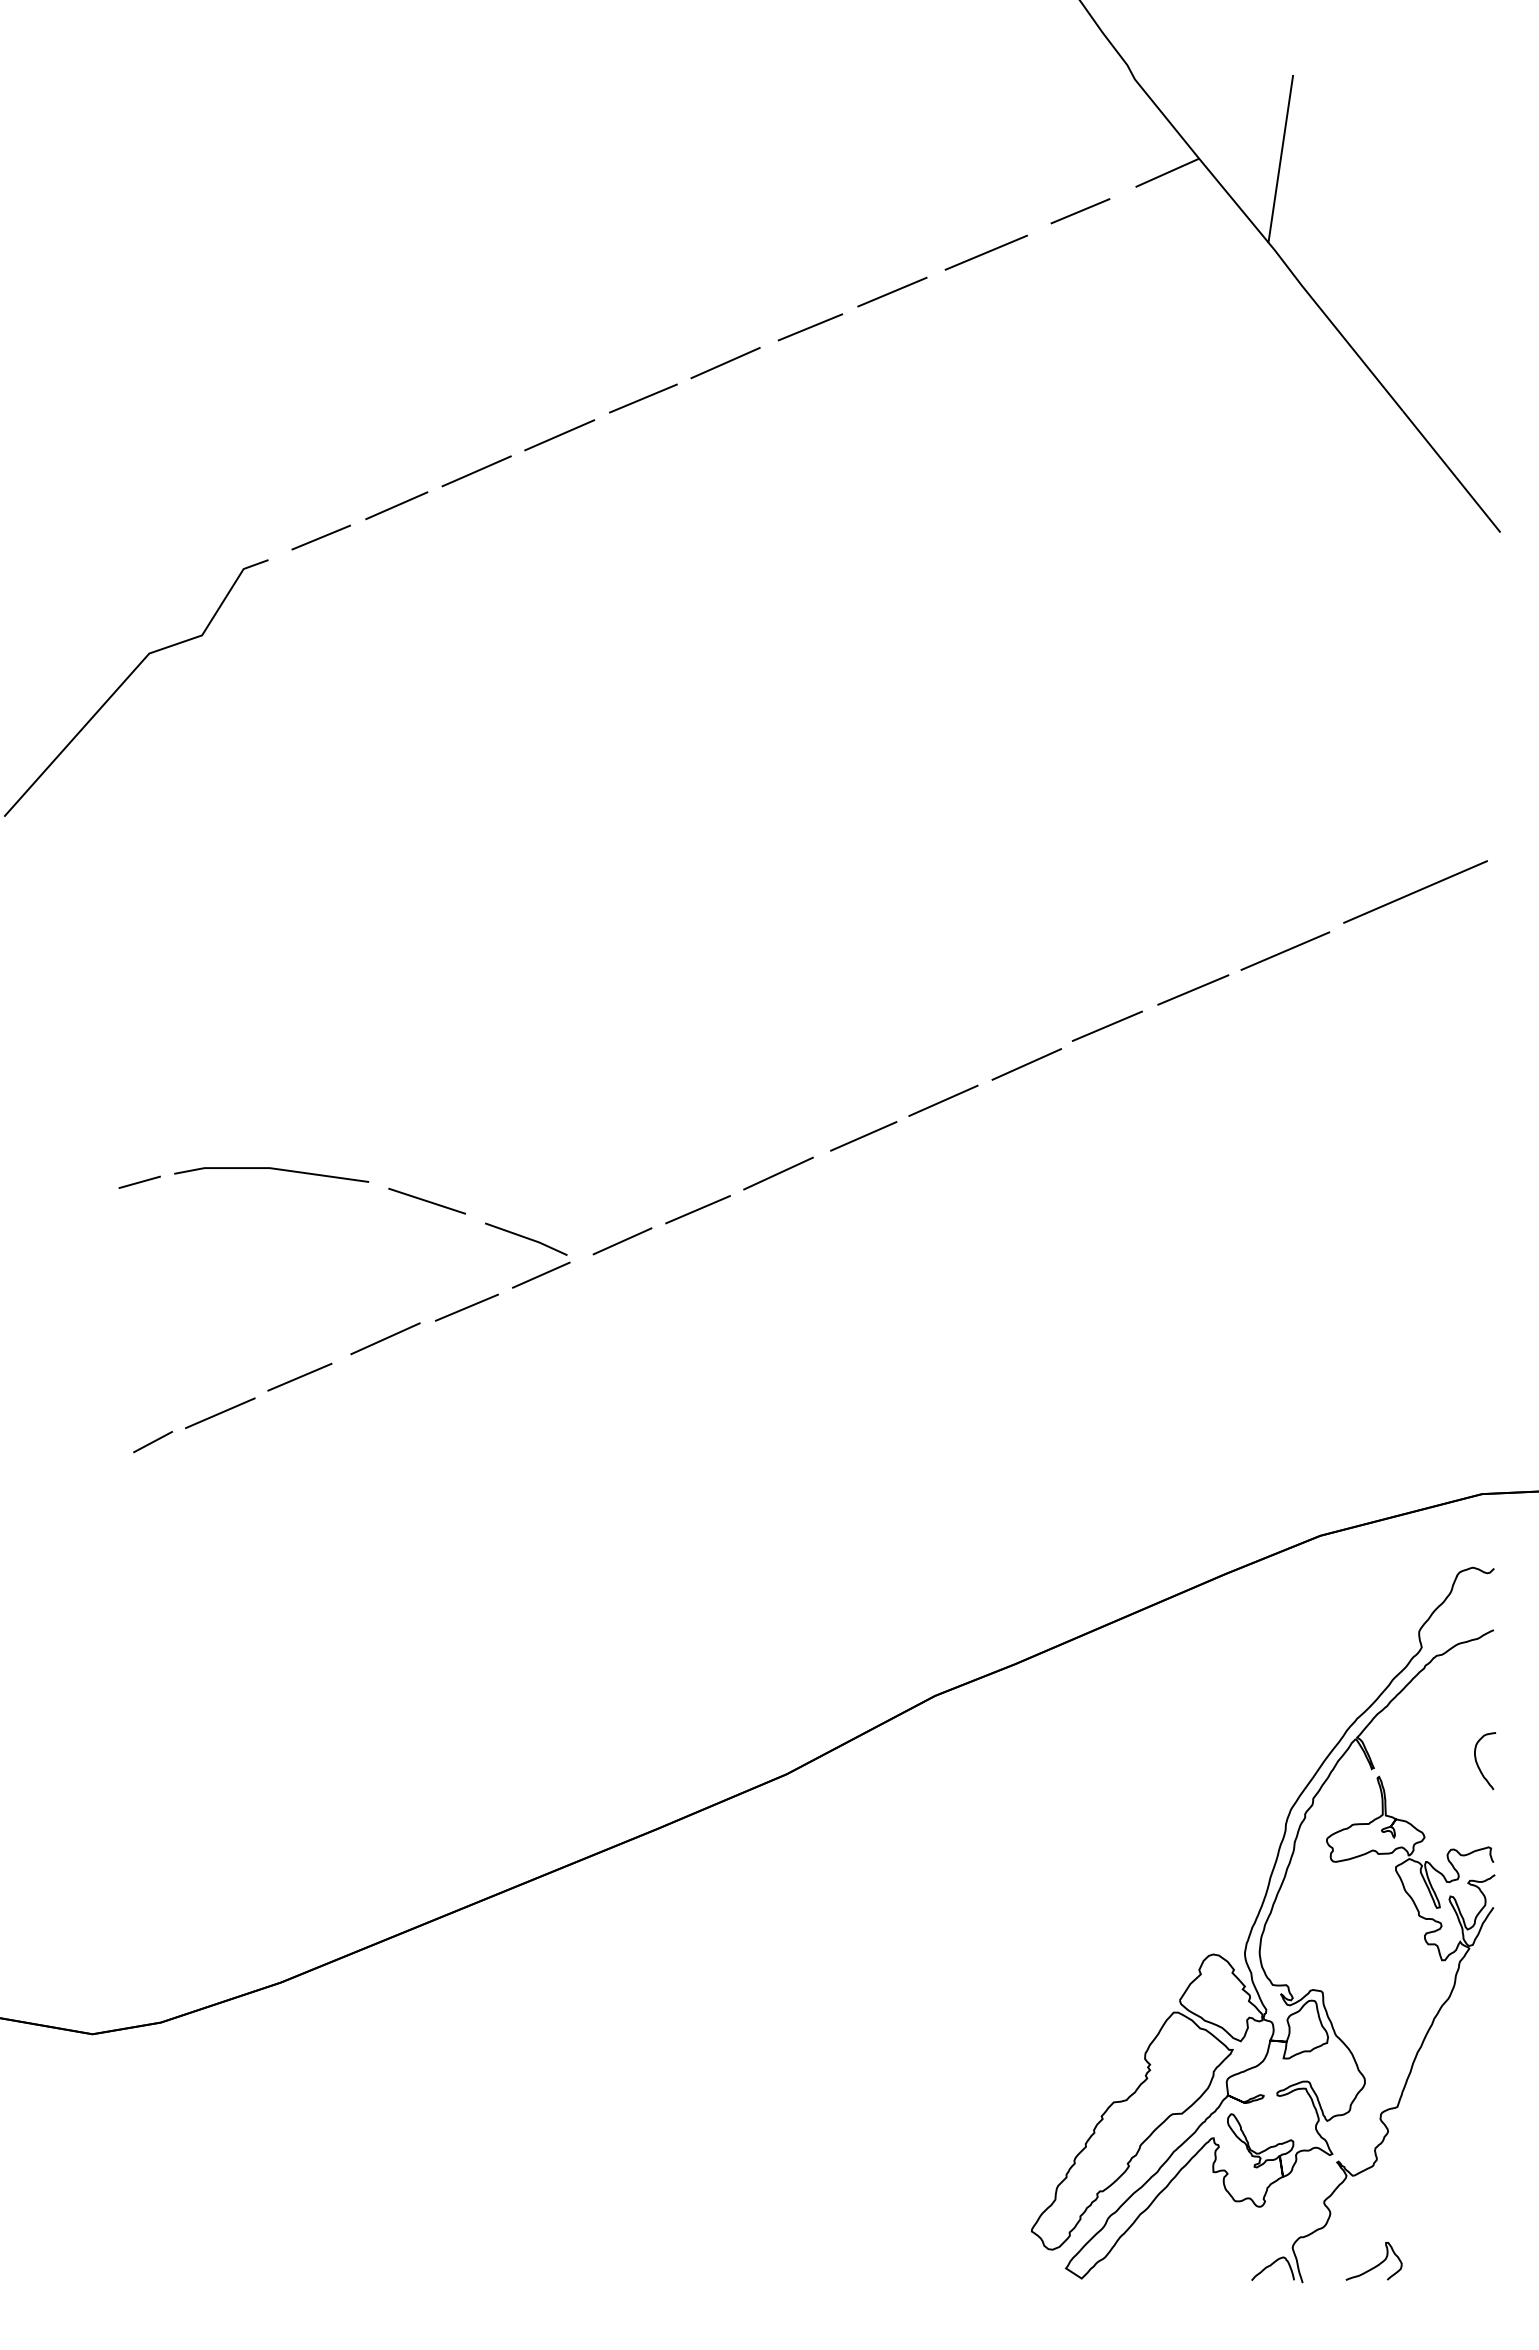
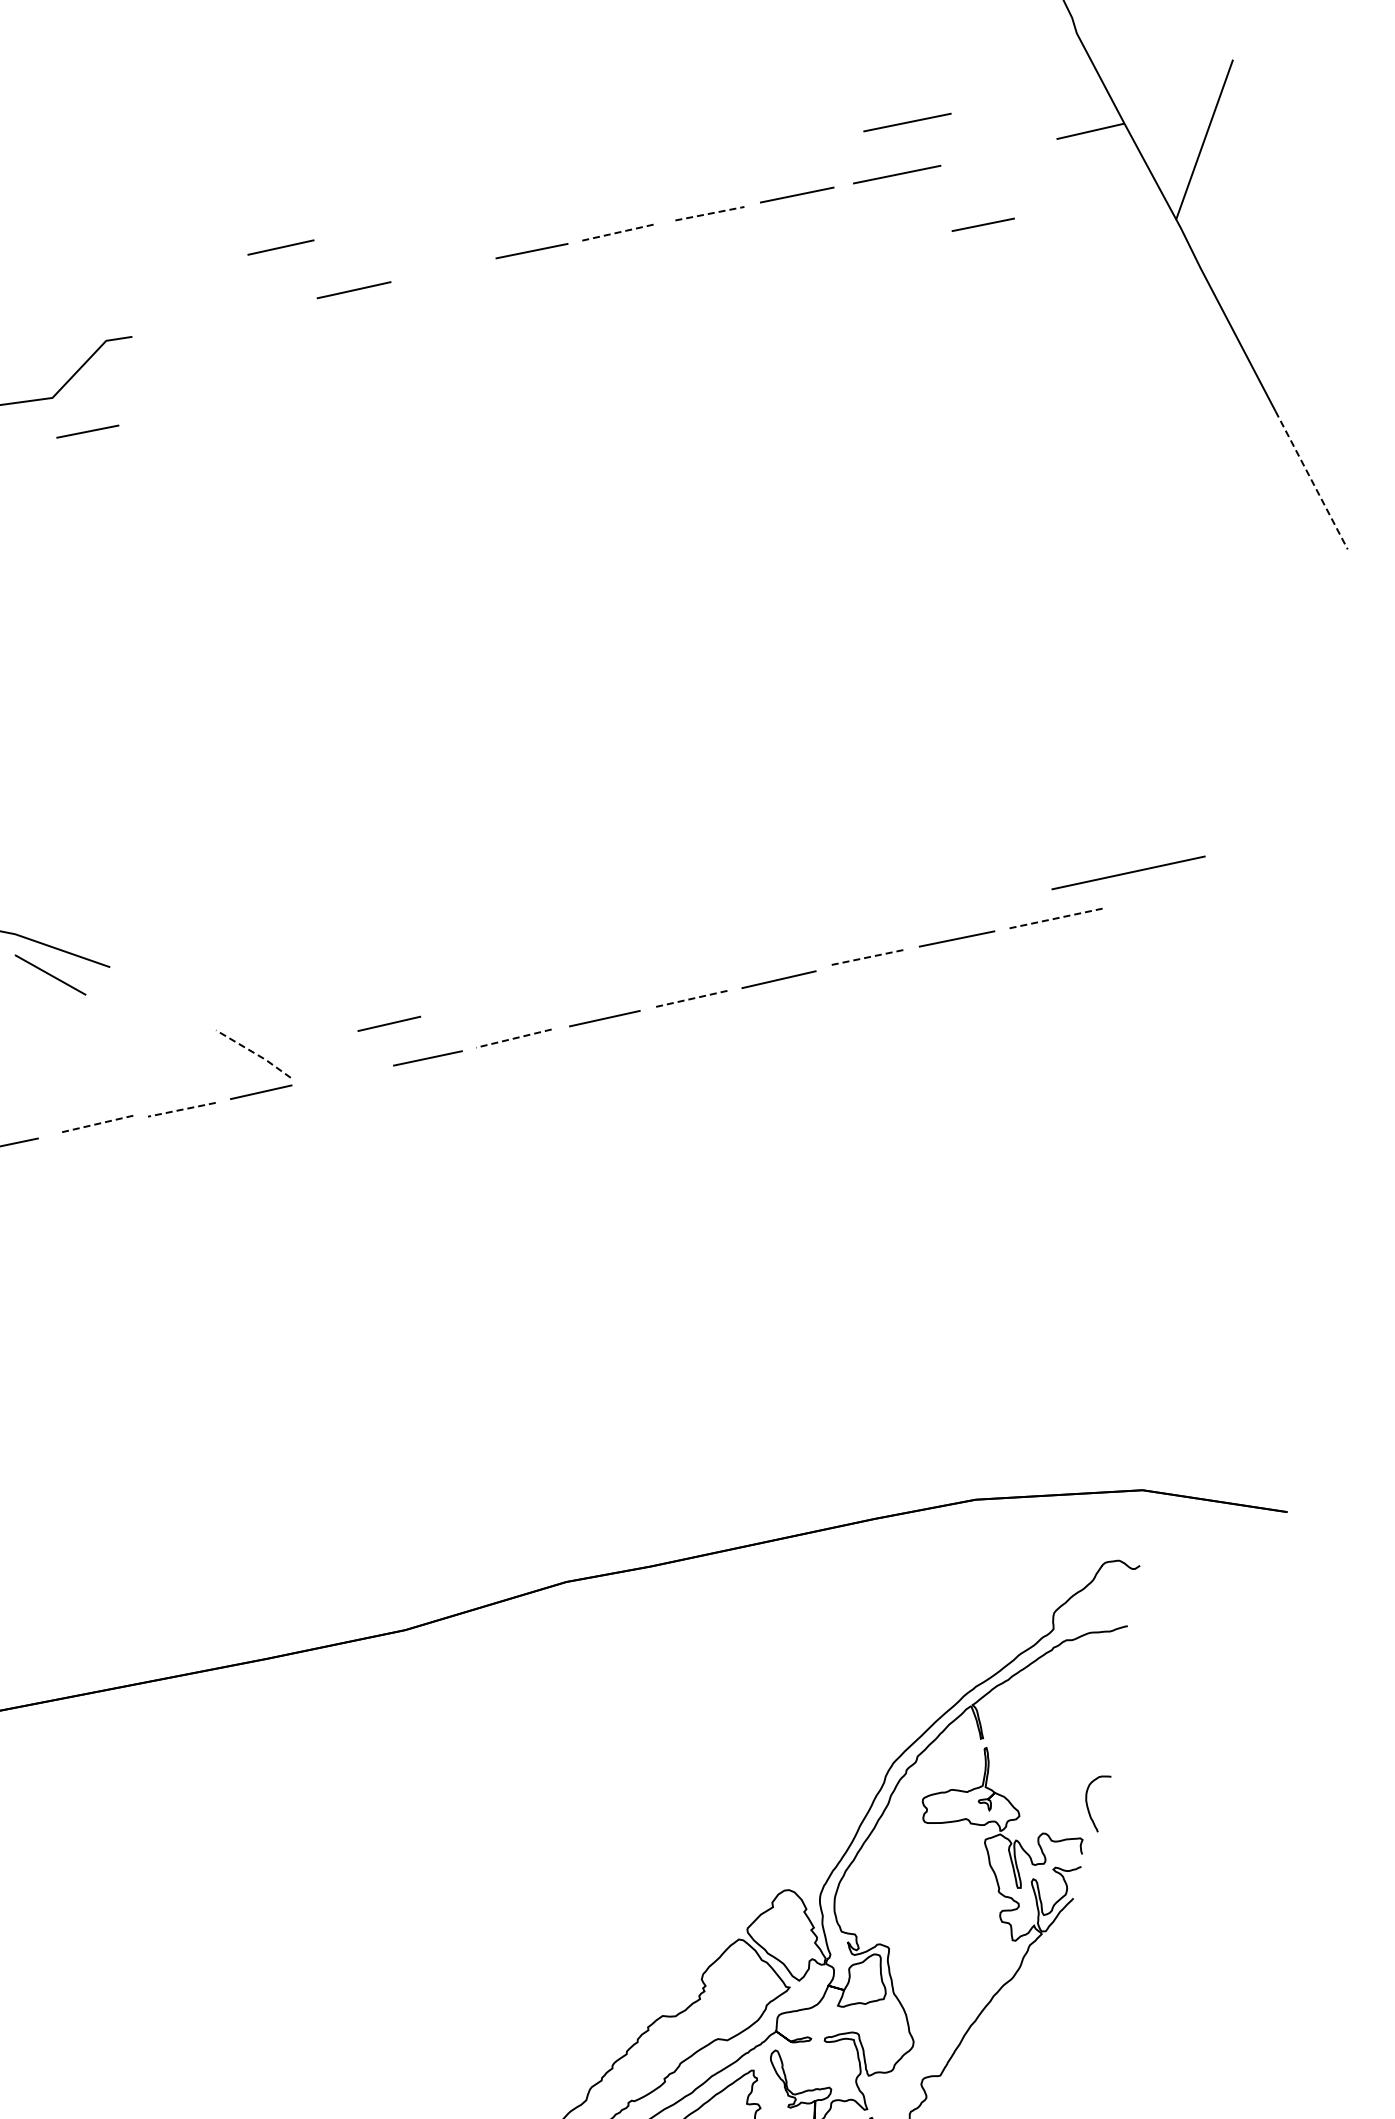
line: (985, 199) -> (906, 122), added
line: (1080, 211) -> (983, 225), moved
line: (810, 327) -> (709, 213), solid -> dashed
line: (726, 362) -> (620, 231), solid -> dashed
line: (559, 435) -> (442, 271), removed
line: (1451, 471) -> (1311, 479), solid -> dashed
line: (396, 505) -> (280, 247), moved
line: (320, 537) -> (87, 431), moved
line: (1415, 891) -> (1128, 872), moved
line: (1285, 951) -> (1055, 919), solid -> dashed
line: (1106, 1026) -> (864, 957), solid -> dashed
line: (943, 1101) -> (690, 999), solid -> dashed
line: (778, 1173) -> (513, 1038), solid -> dashed
line: (426, 1200) -> (50, 974), moved
line: (527, 1238) -> (254, 1053), solid -> dashed
line: (622, 1241) -> (389, 1024), moved
line: (466, 1307) -> (181, 1109), solid -> dashed
line: (385, 1338) -> (95, 1124), solid -> dashed
curve: (1478, 1764) -> (1088, 1804), moved

